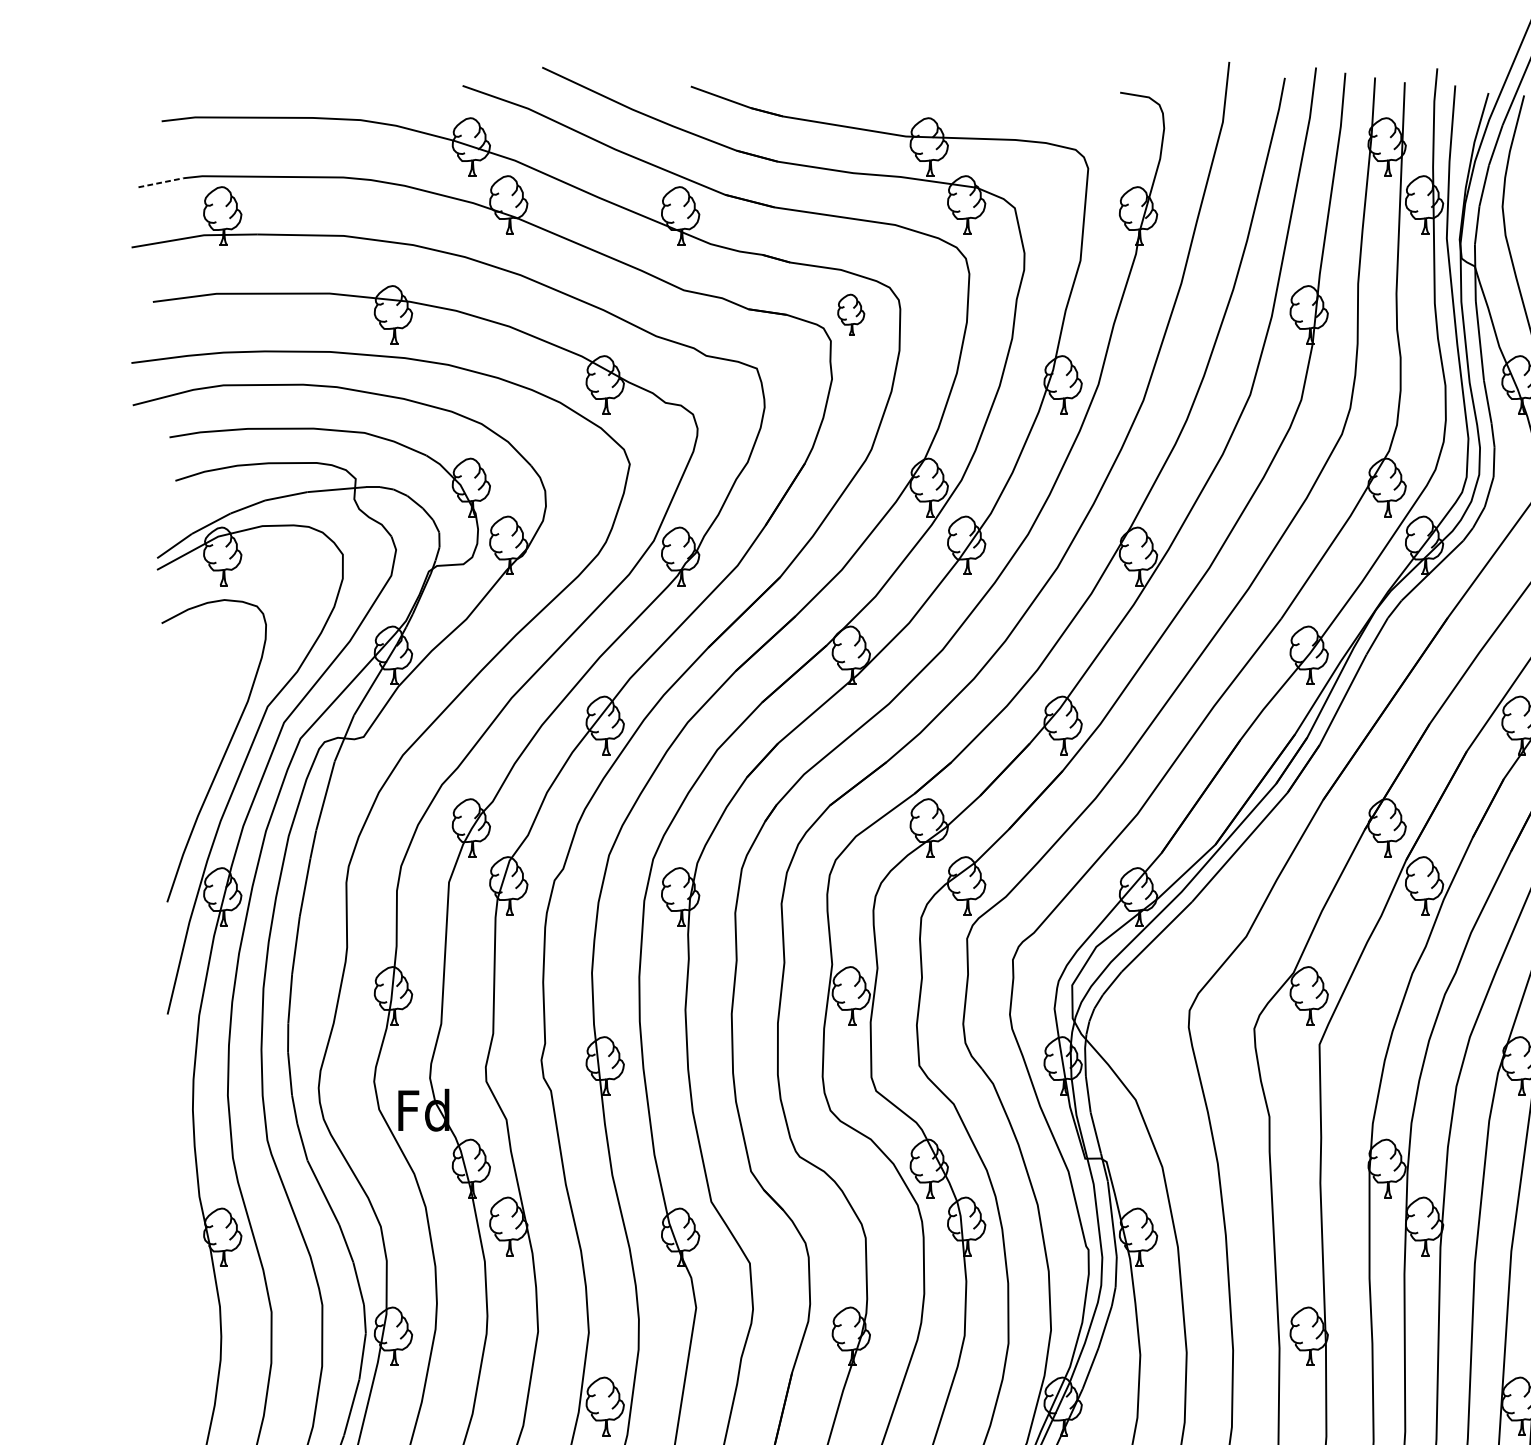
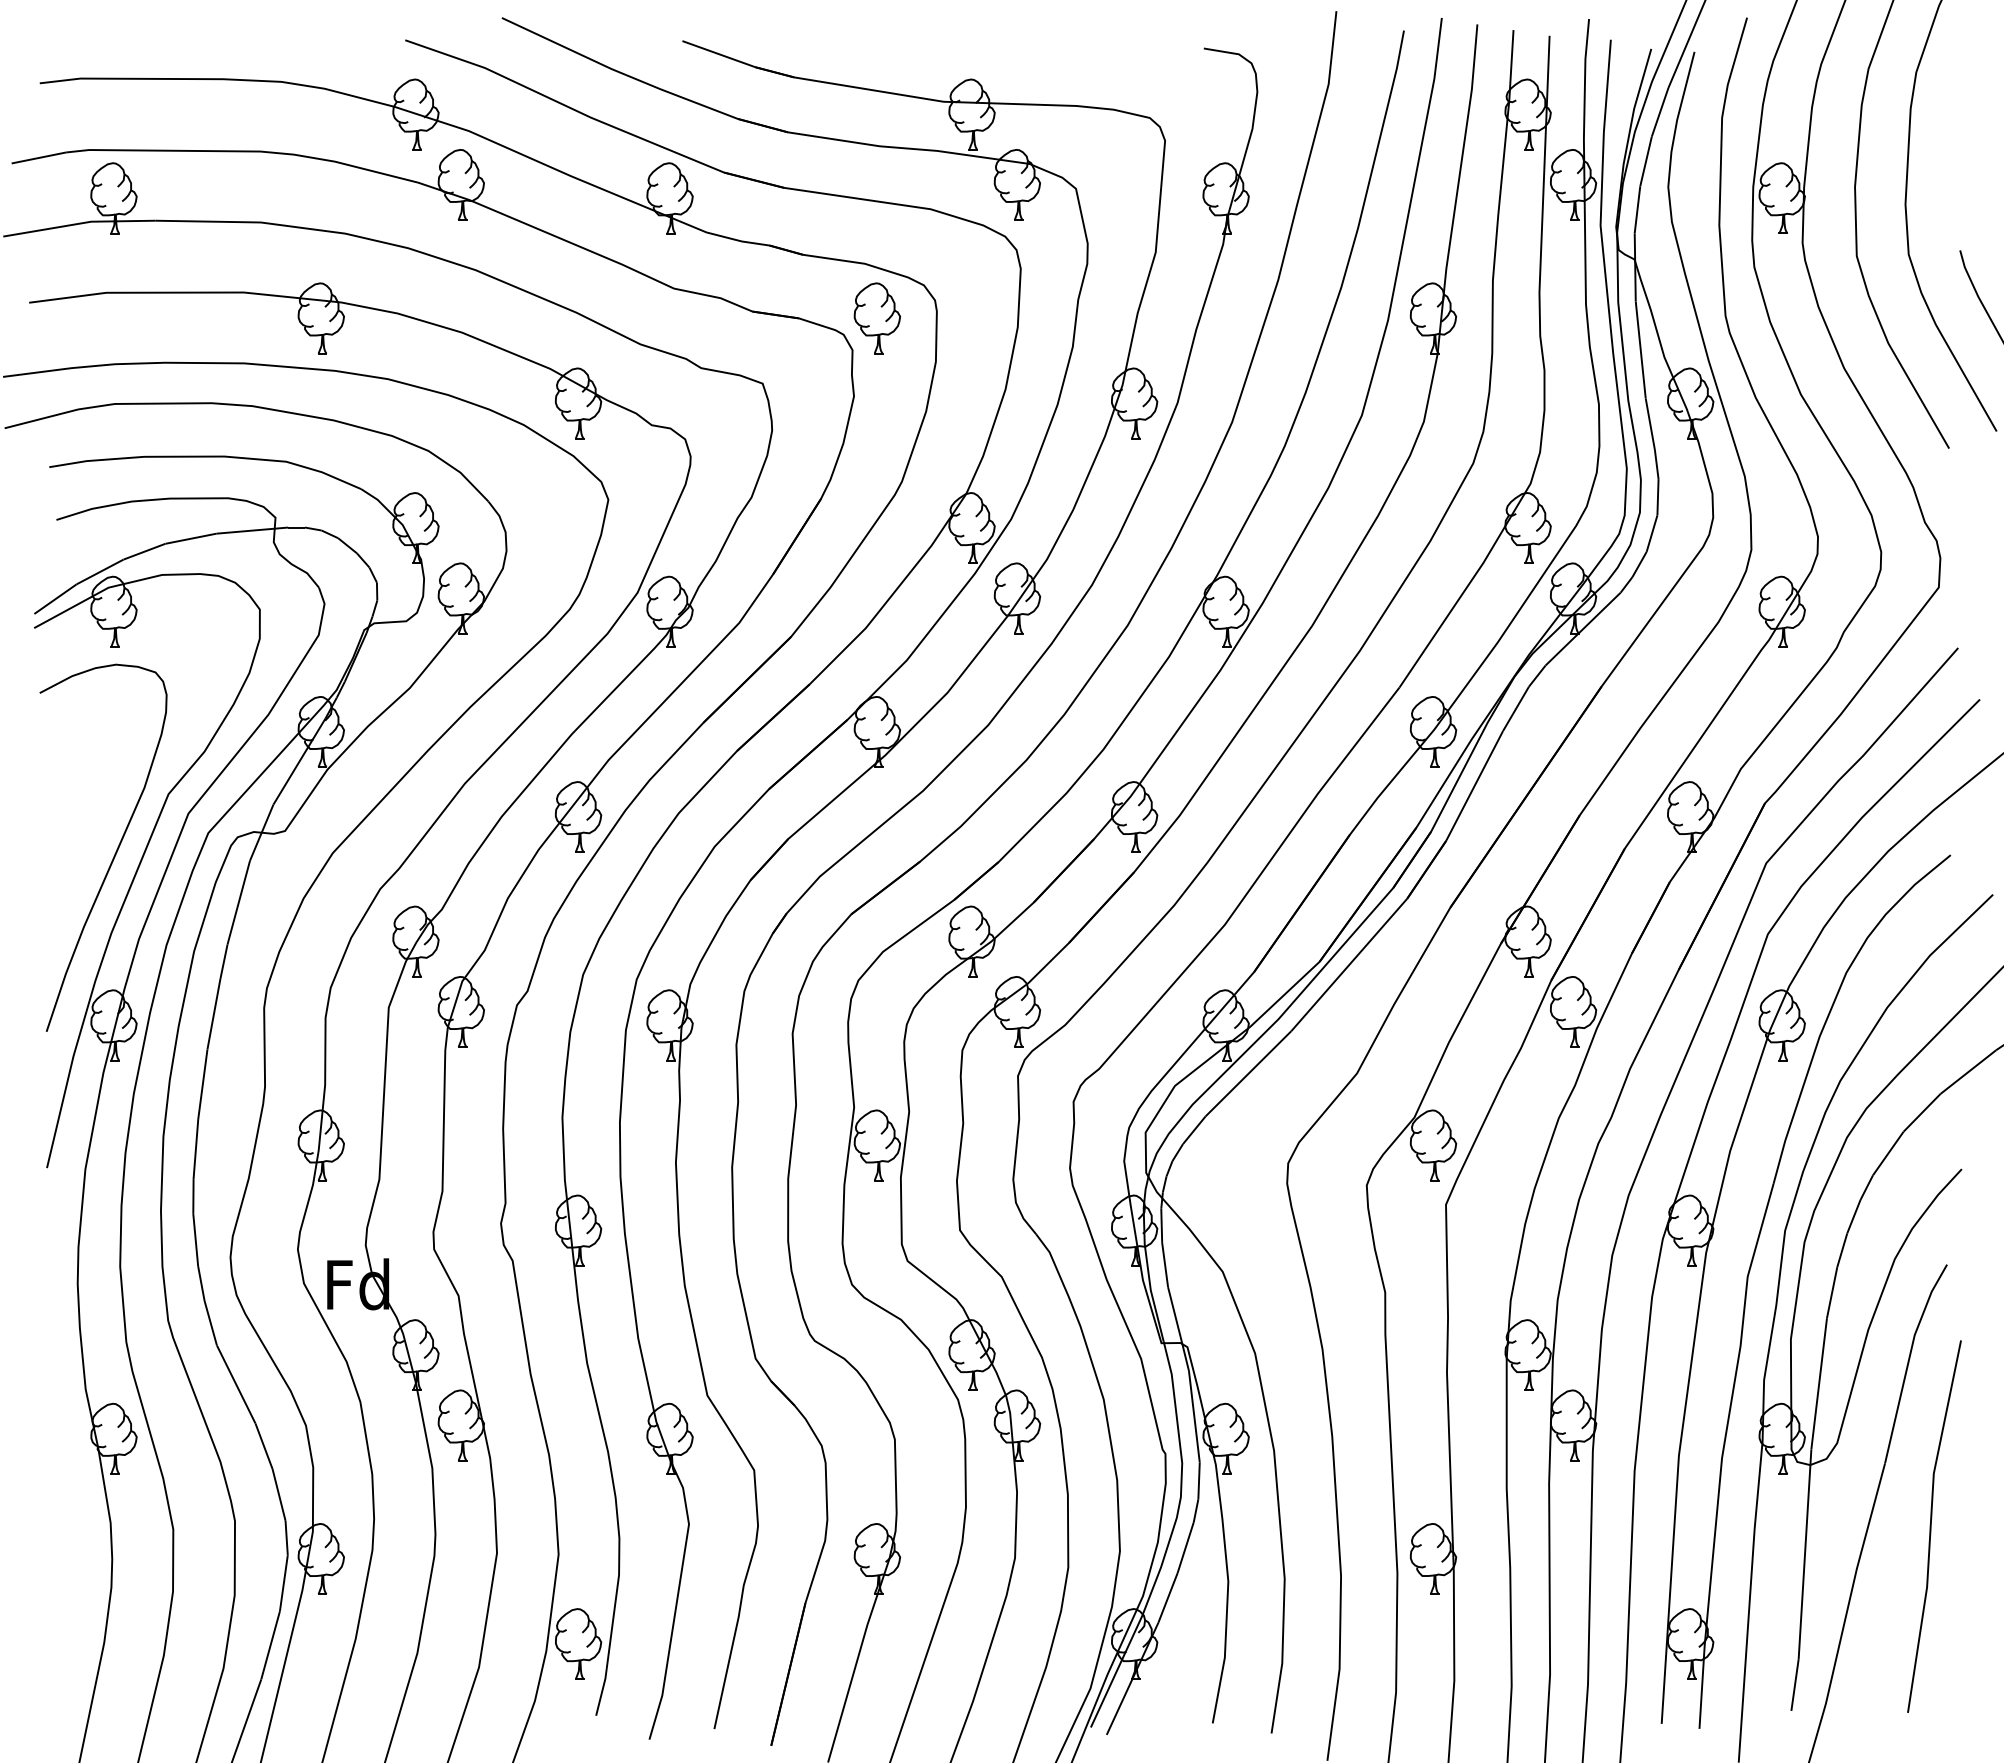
line: (160, 182) -> (38, 157), dashed -> solid
part: (850, 314) -> (876, 318), size x1.43

